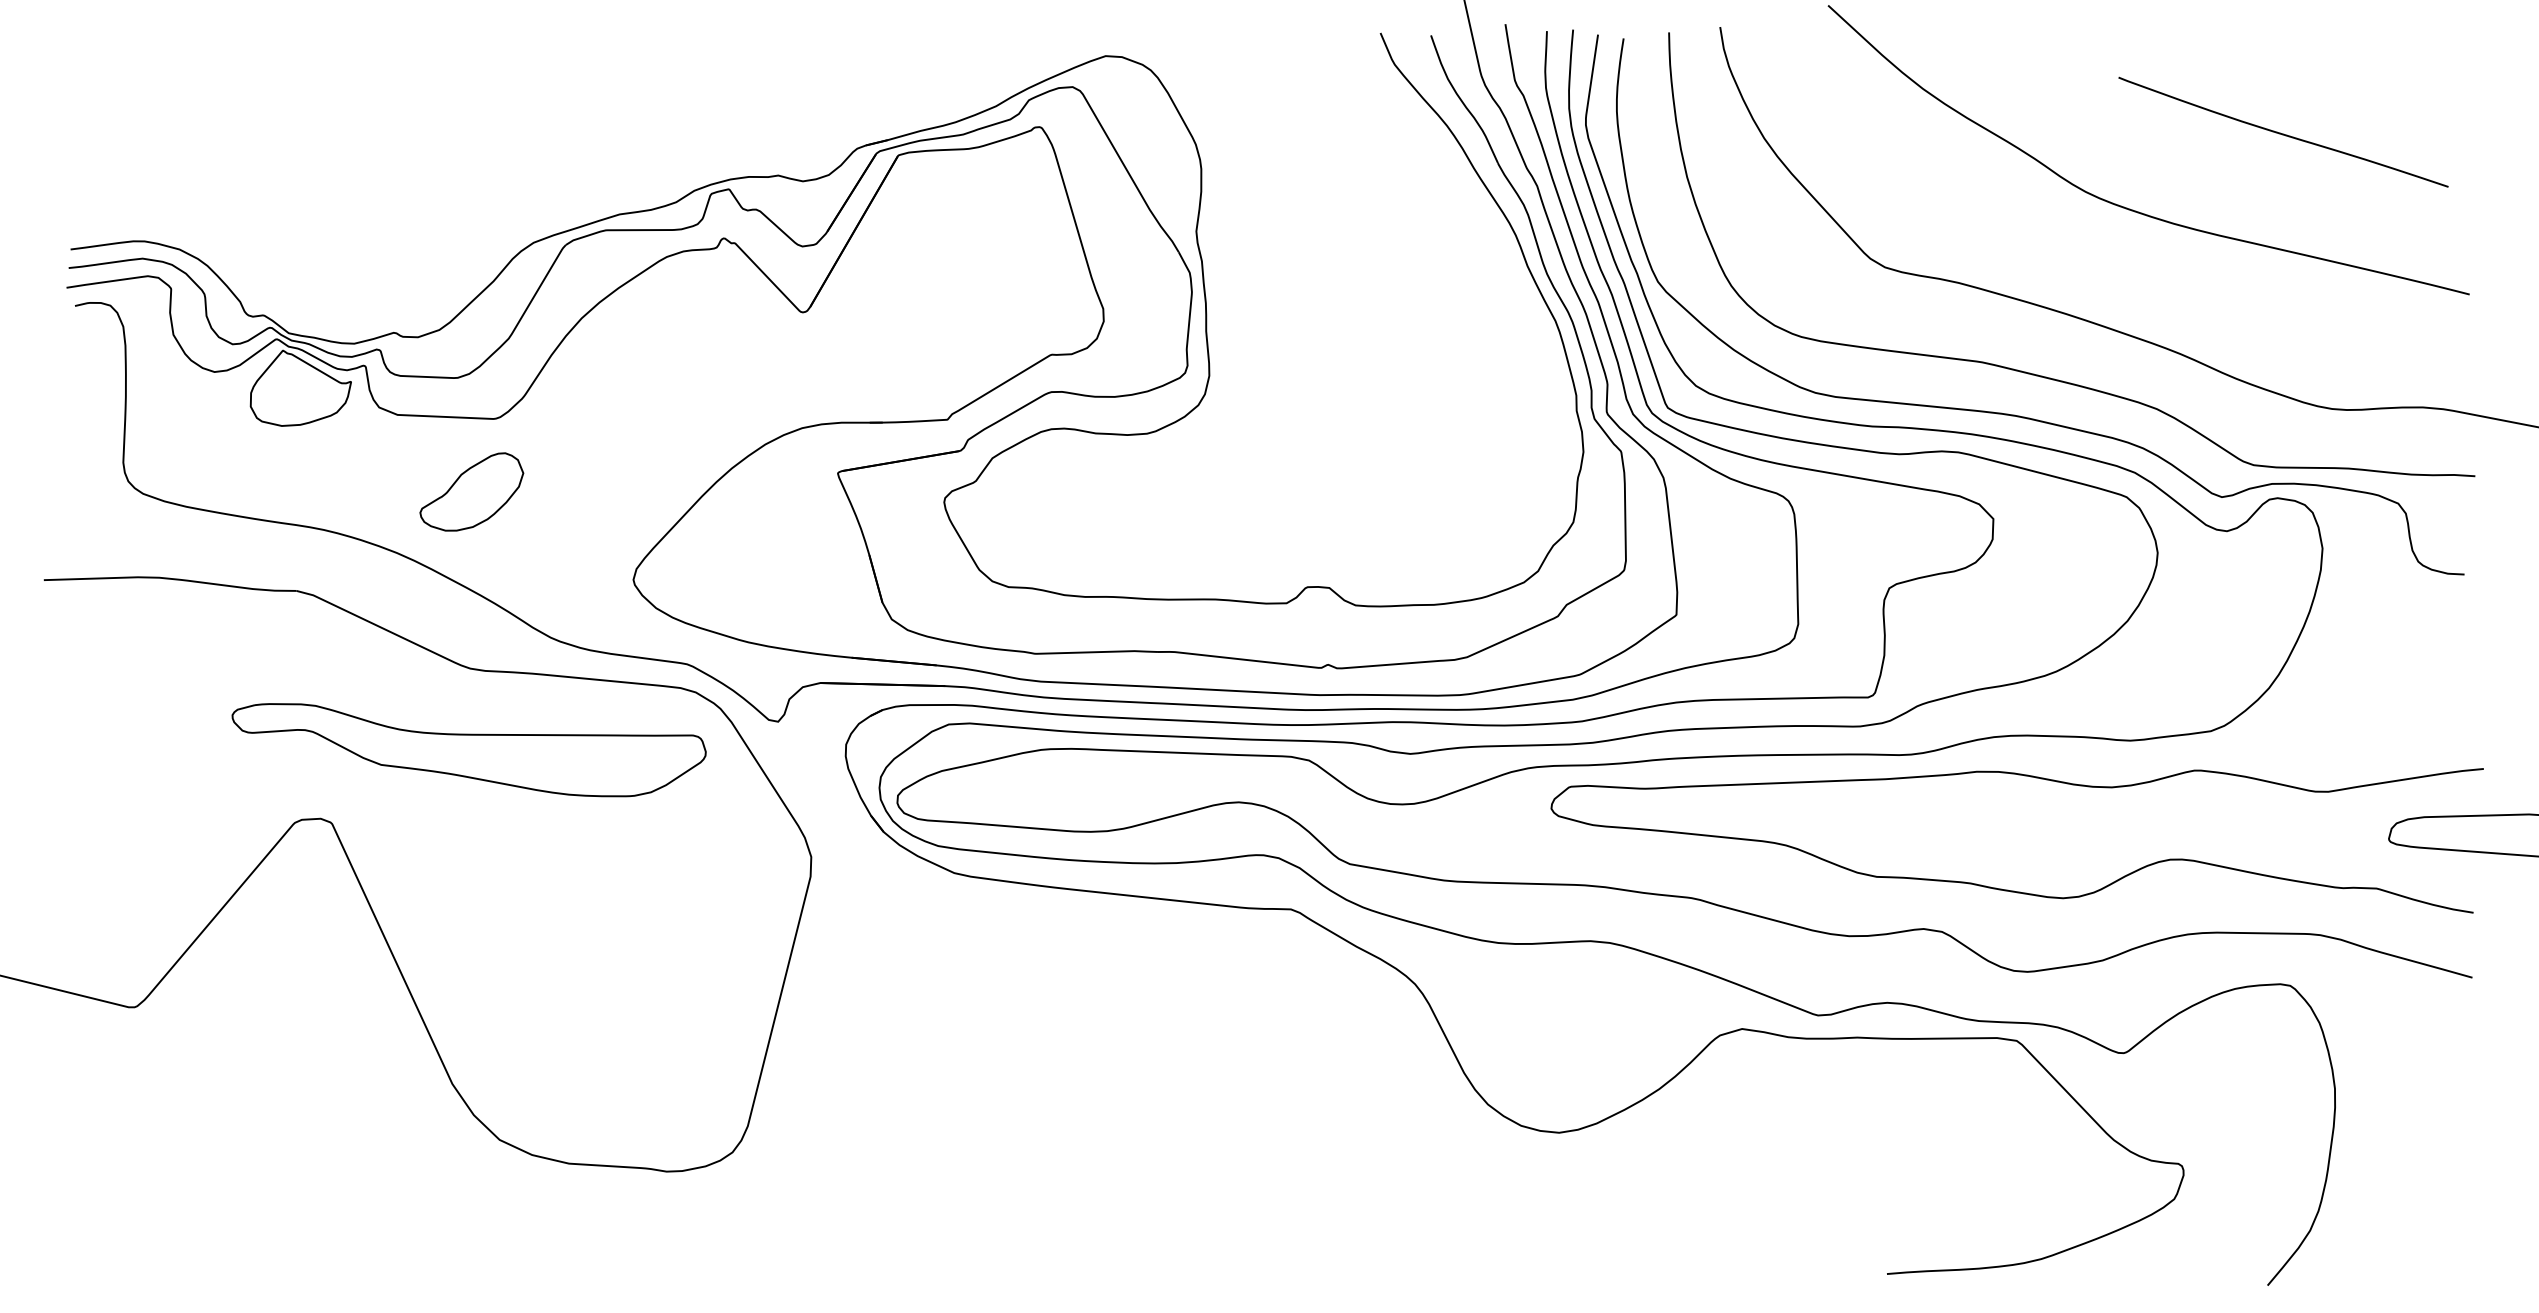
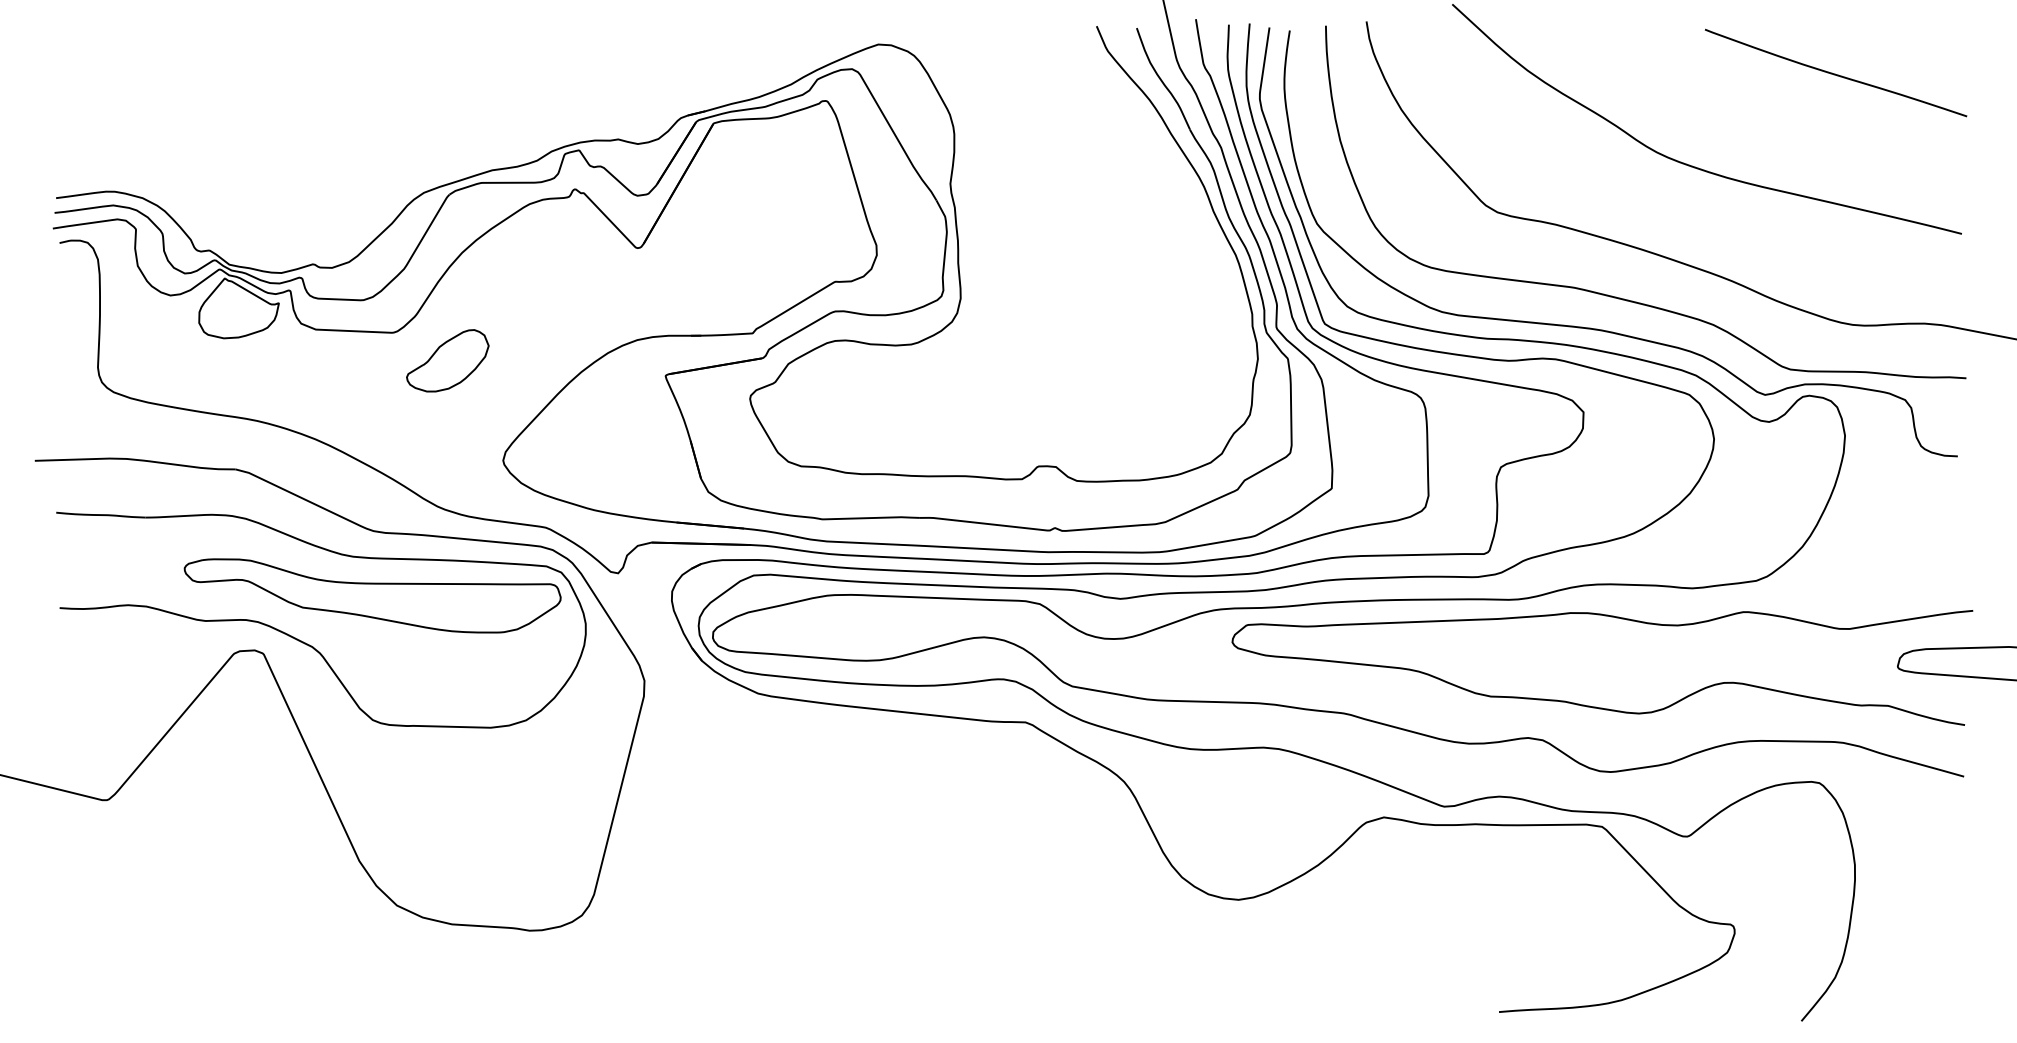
curve: (2282, 132) -> (1835, 73), moved
part: (471, 491) -> (447, 360), moved
part: (389, 811) -> (309, 644), added

